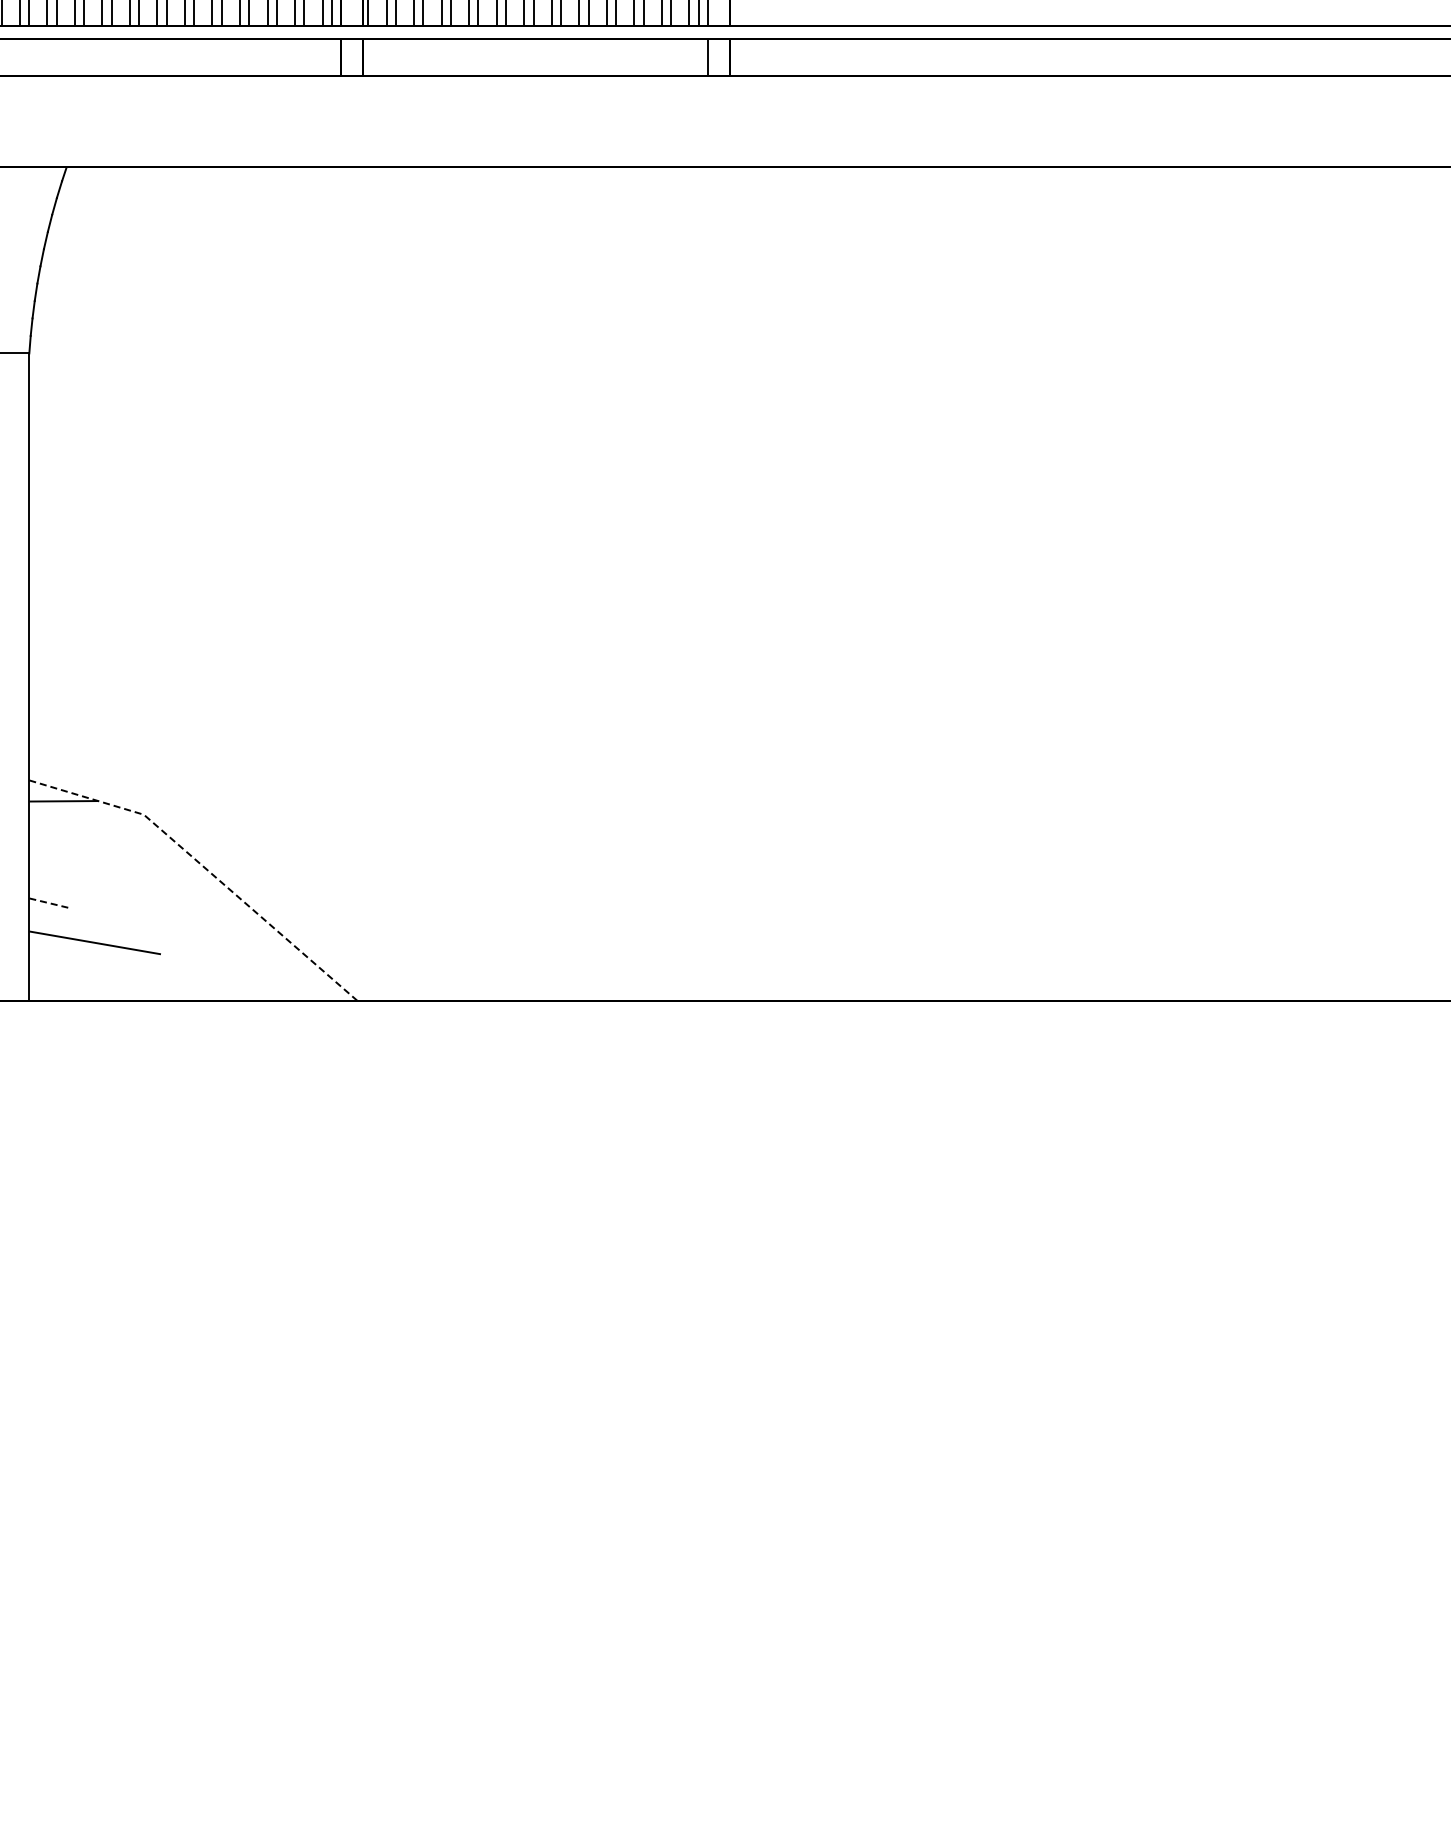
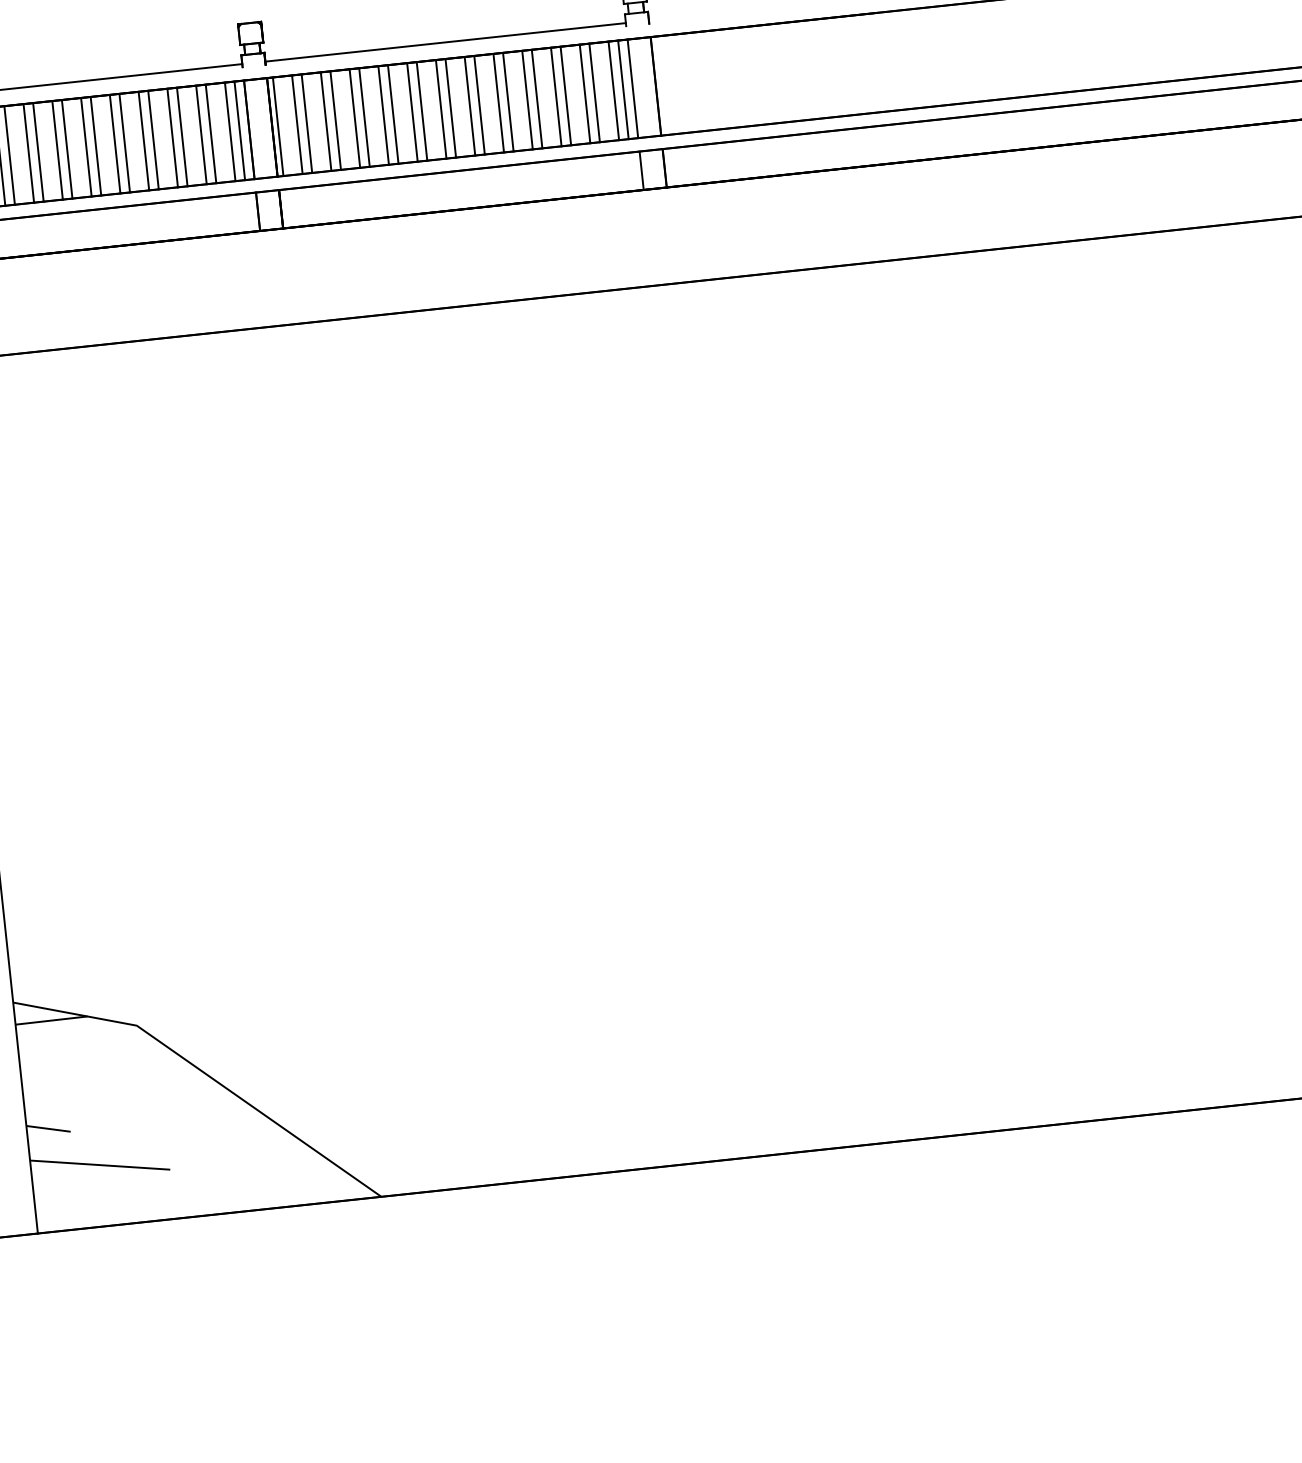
line: (205, 868) -> (207, 1075), dashed -> solid
line: (50, 903) -> (49, 1128), dashed -> solid

